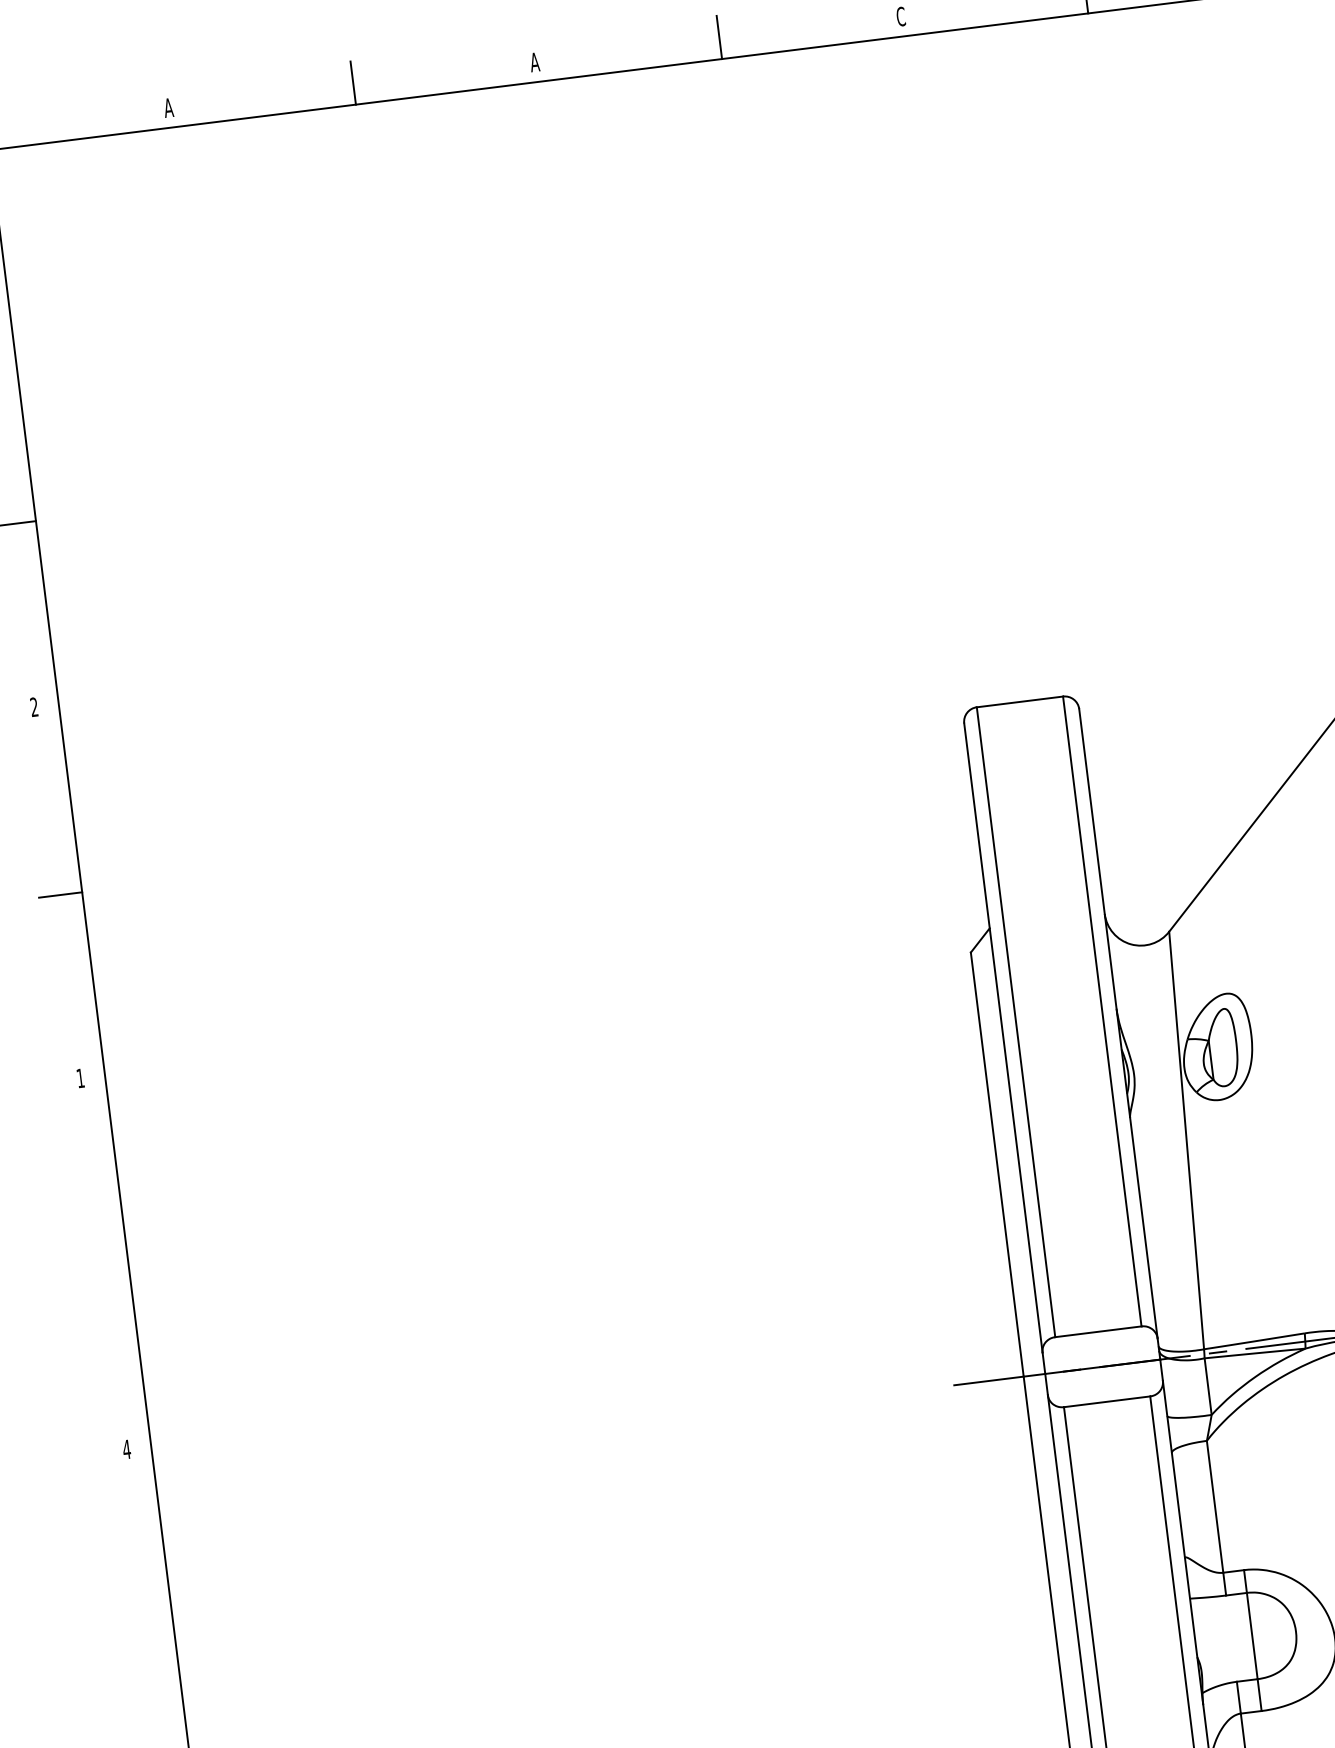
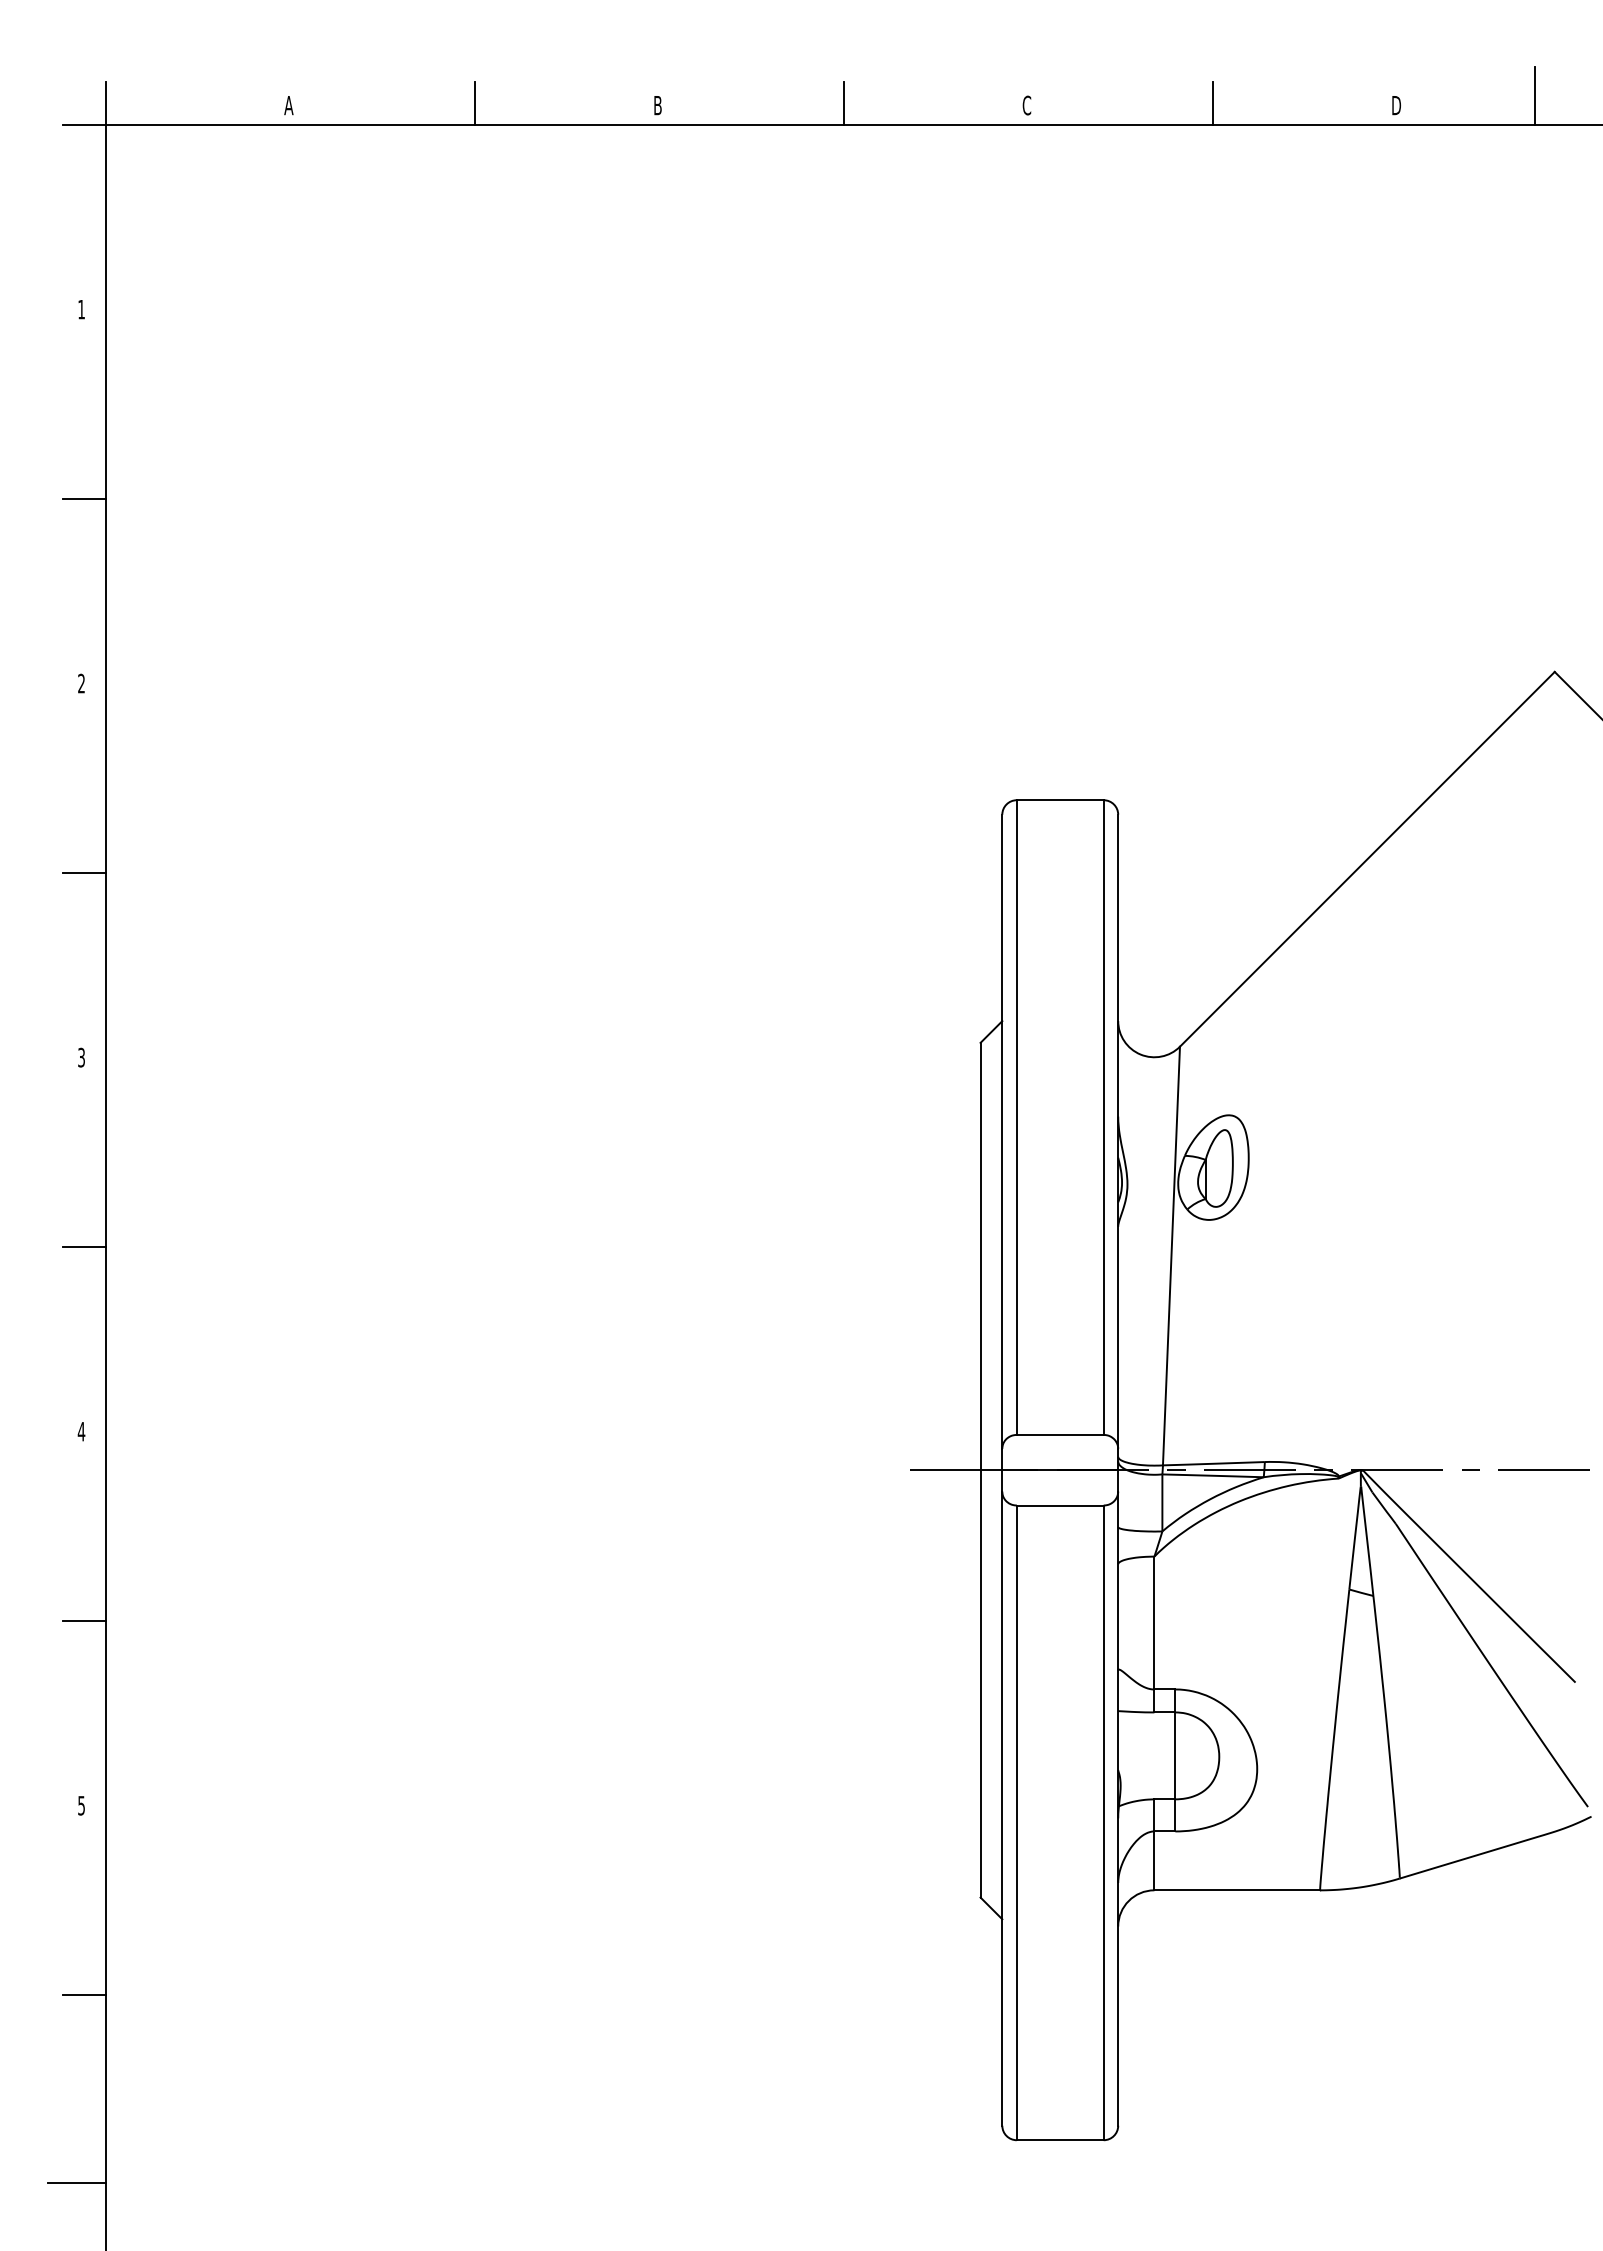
text: (534, 62) -> (657, 105), A -> B
text: (80, 1078) -> (81, 1057), 1 -> 3
line: (106, 1266) -> (84, 1247), added
line: (153, 1637) -> (84, 1621), added

